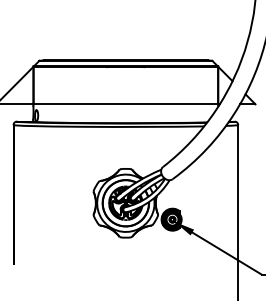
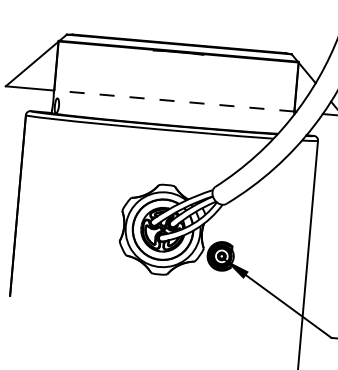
line: (125, 104) -> (173, 101), solid -> dashed

